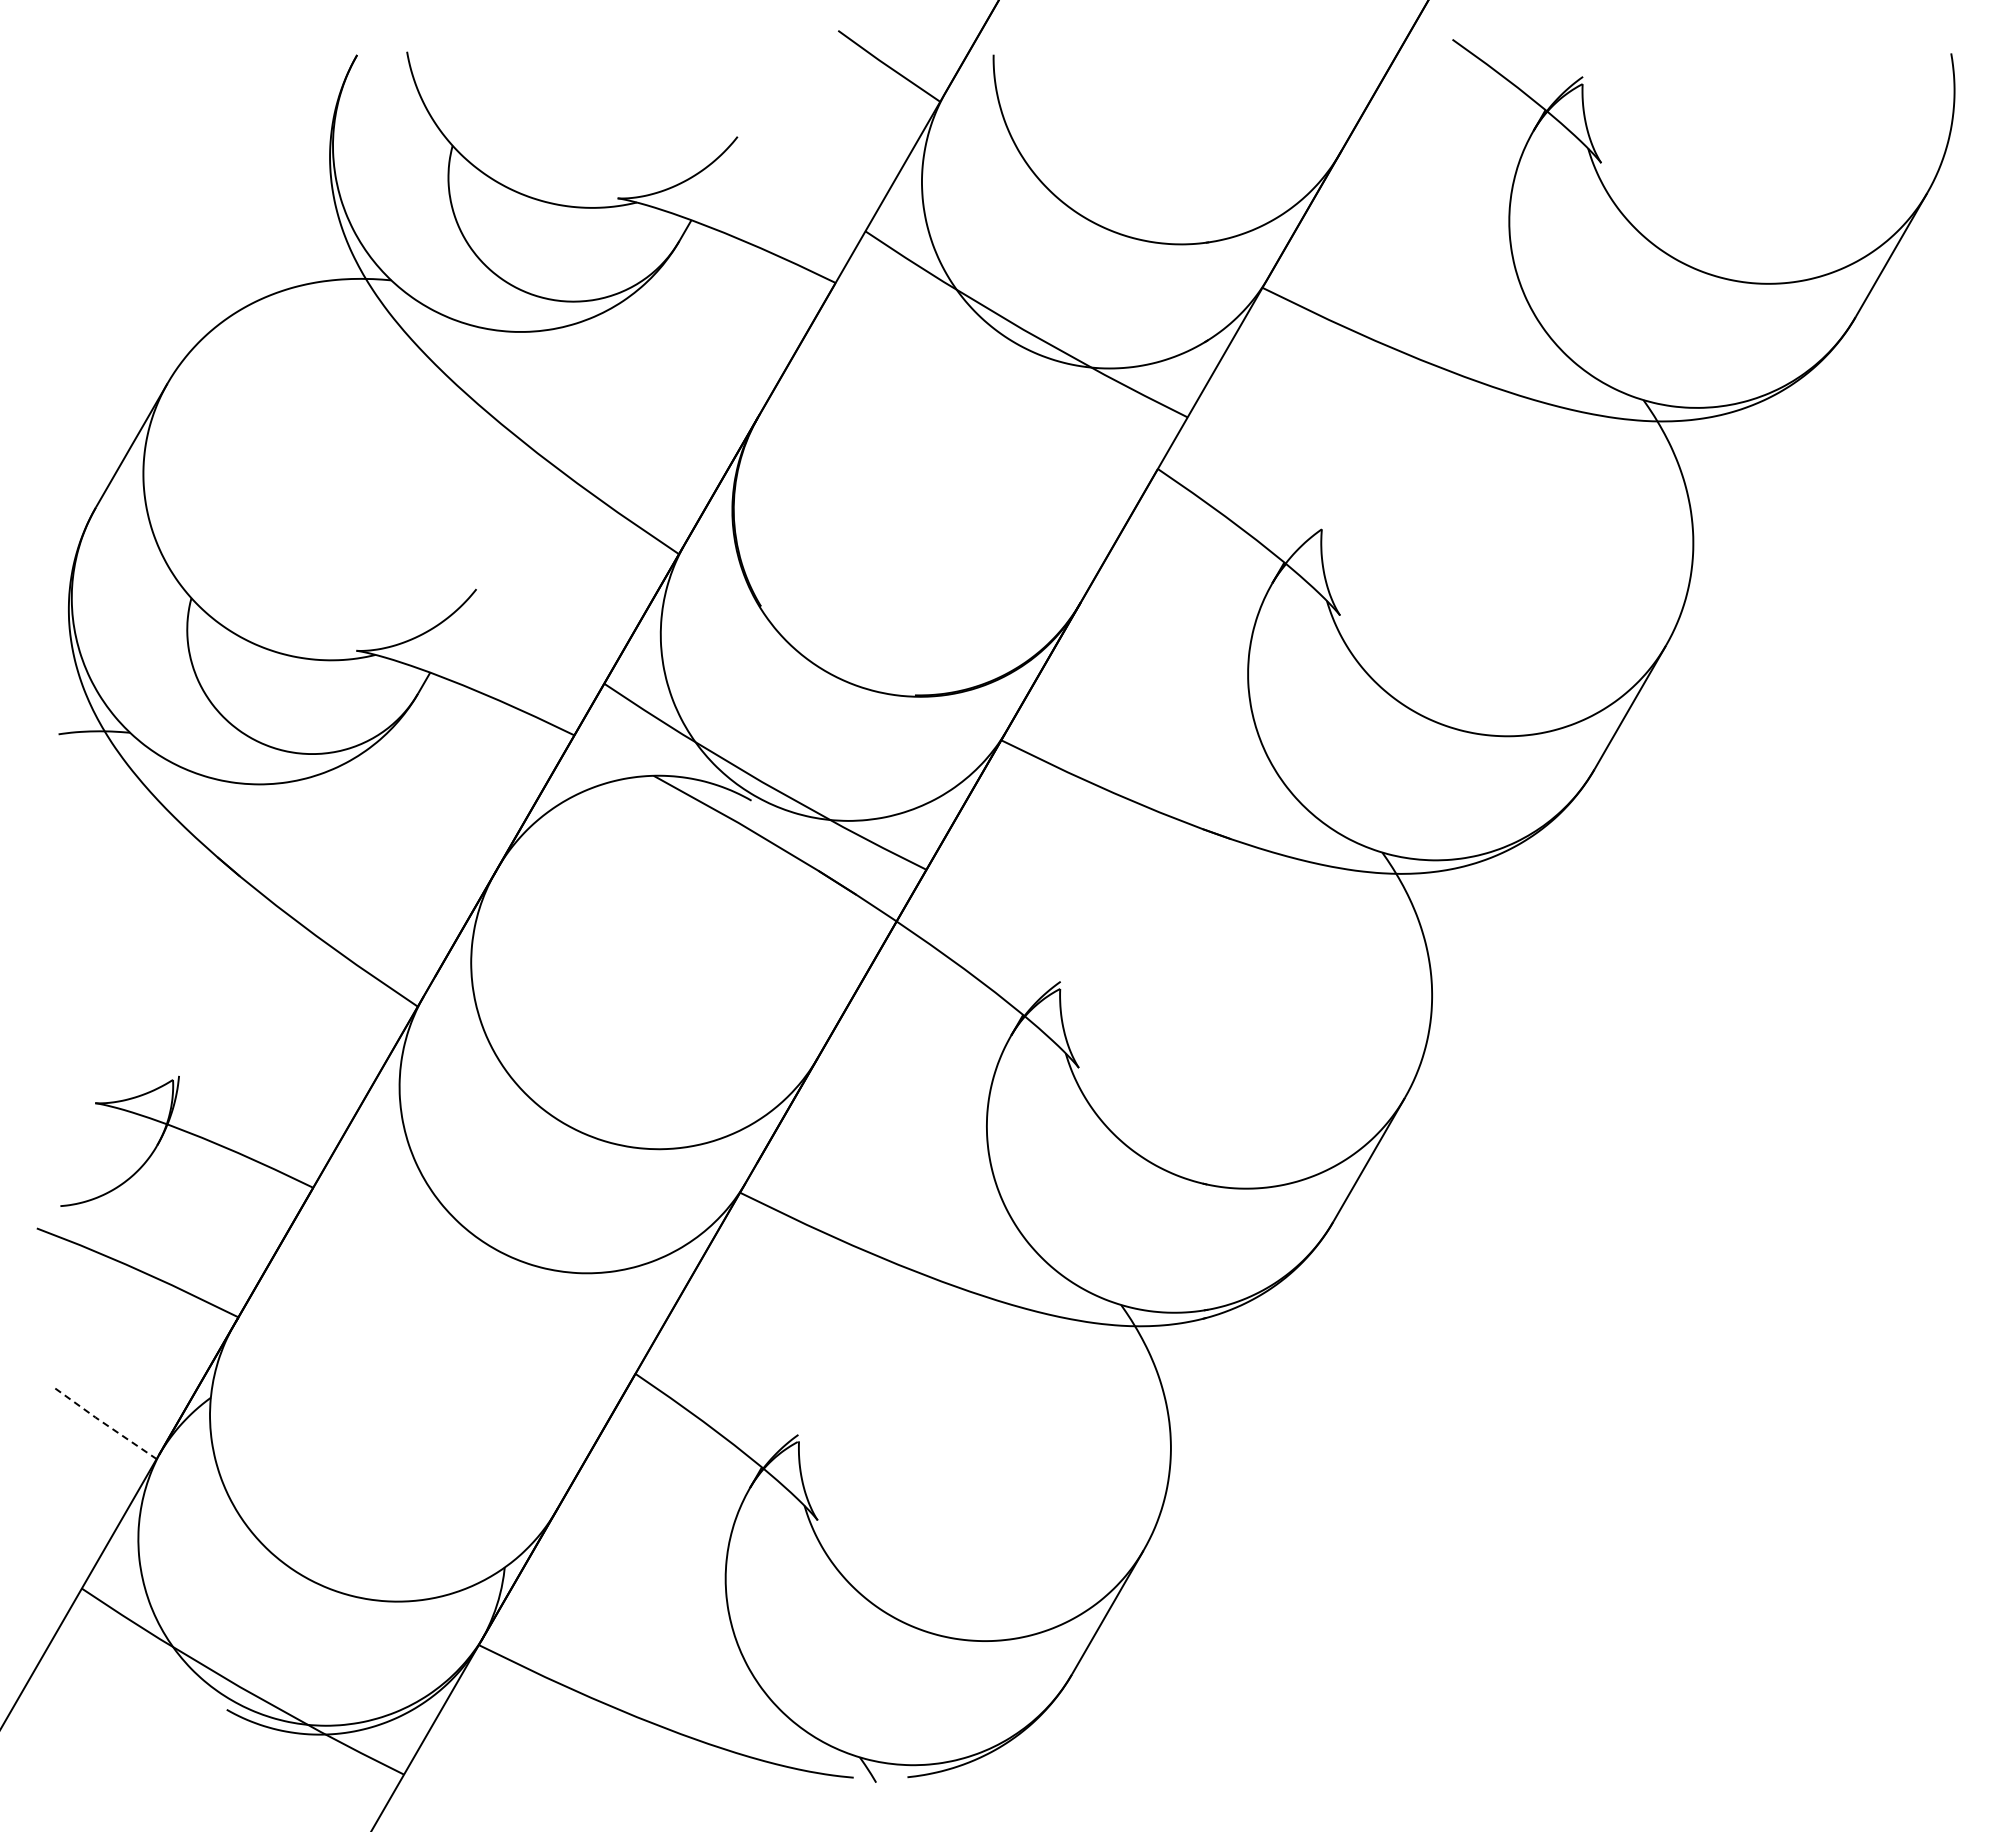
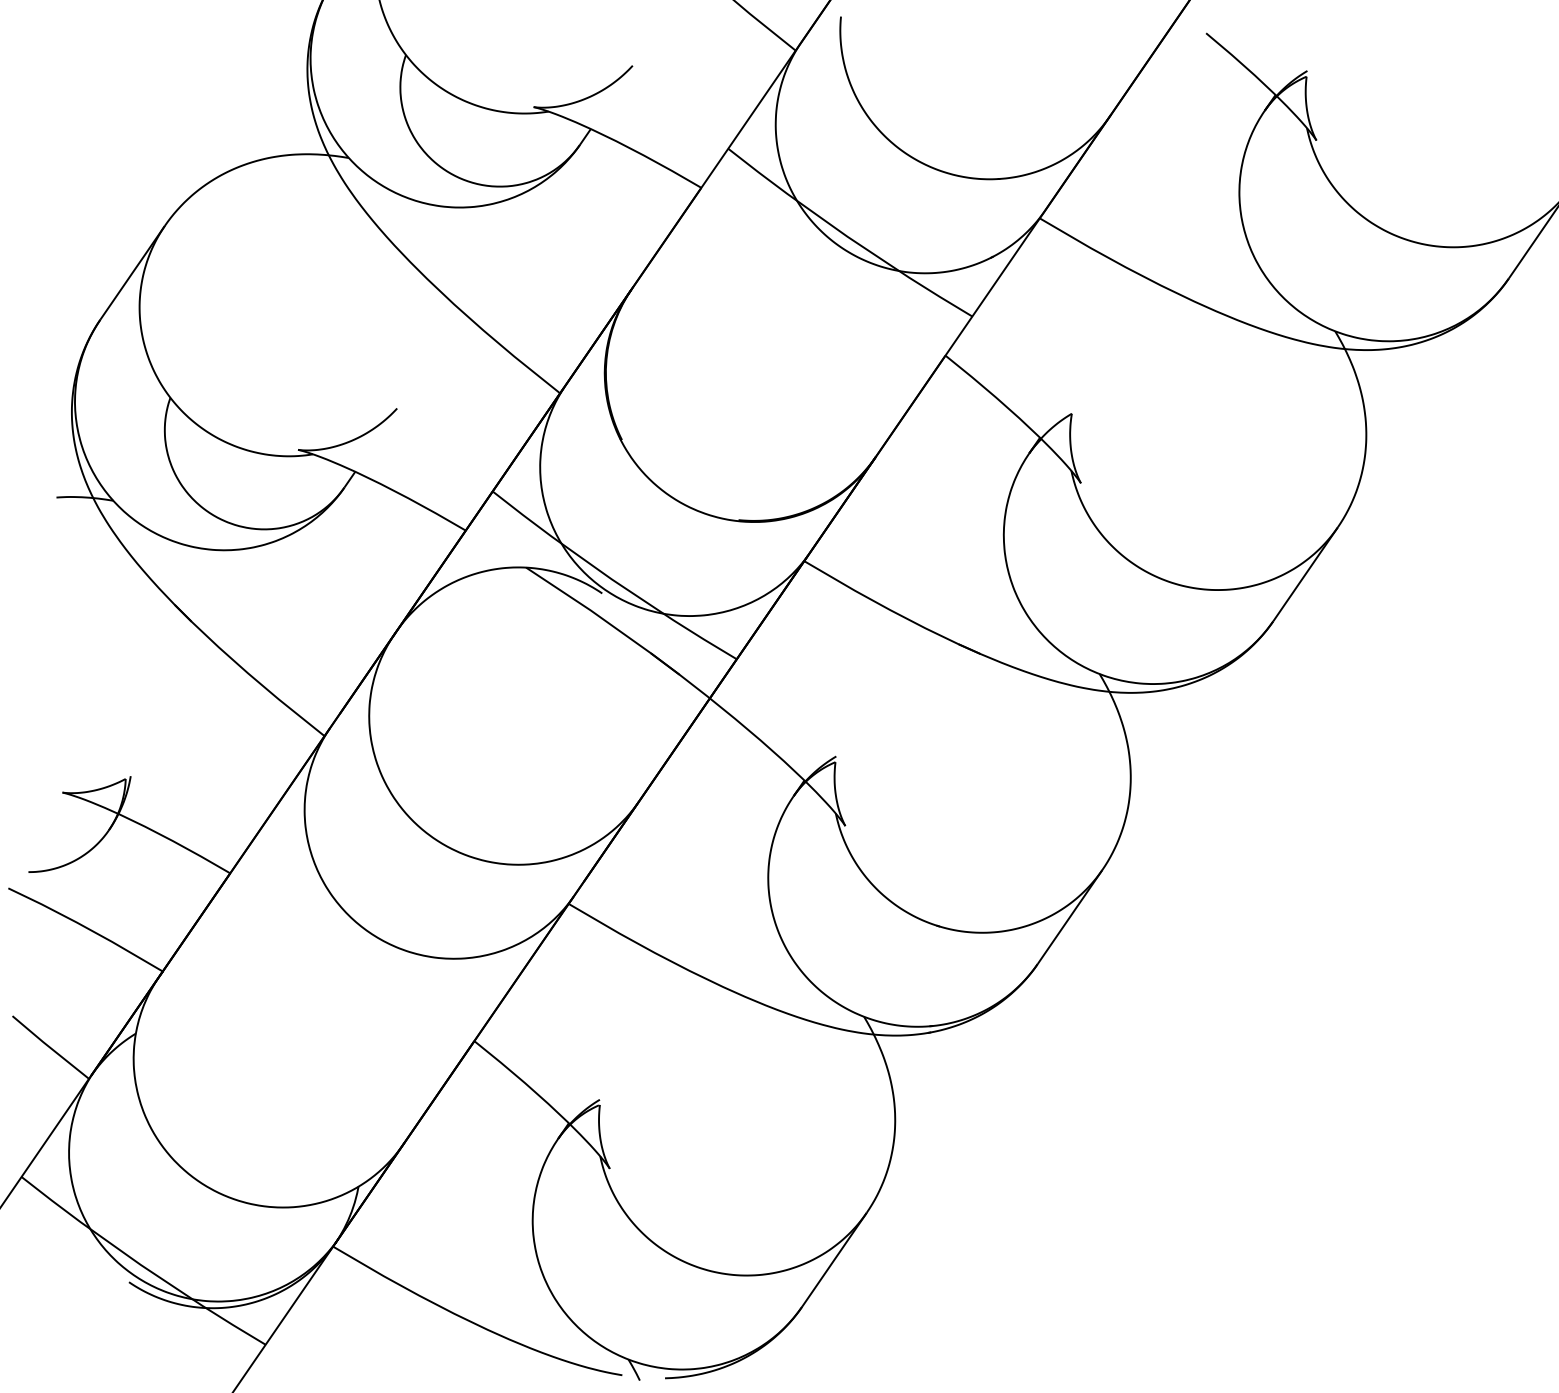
line: (104, 1423) -> (49, 1047), dashed -> solid

